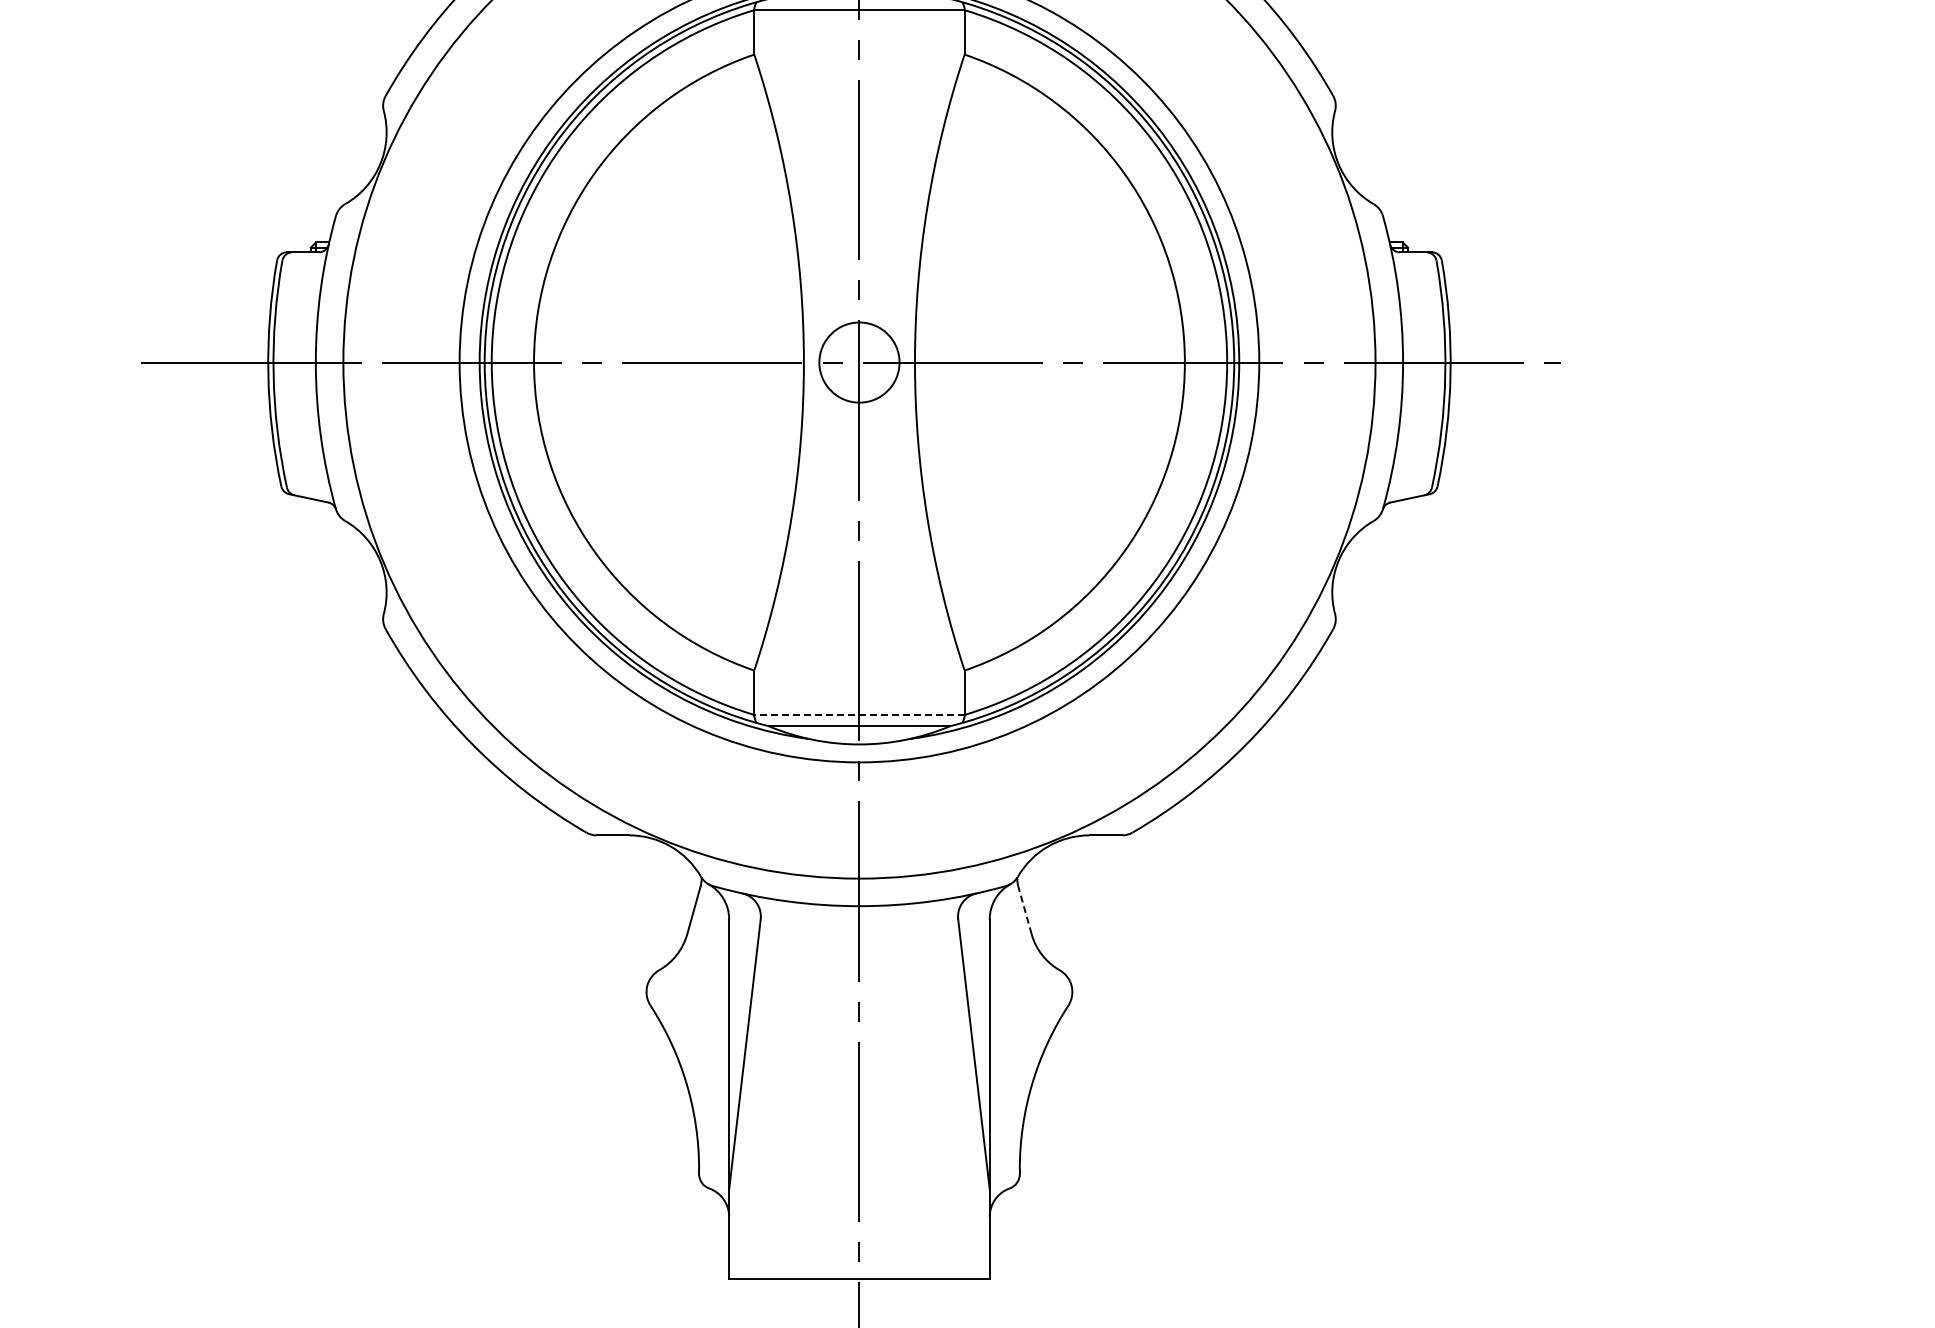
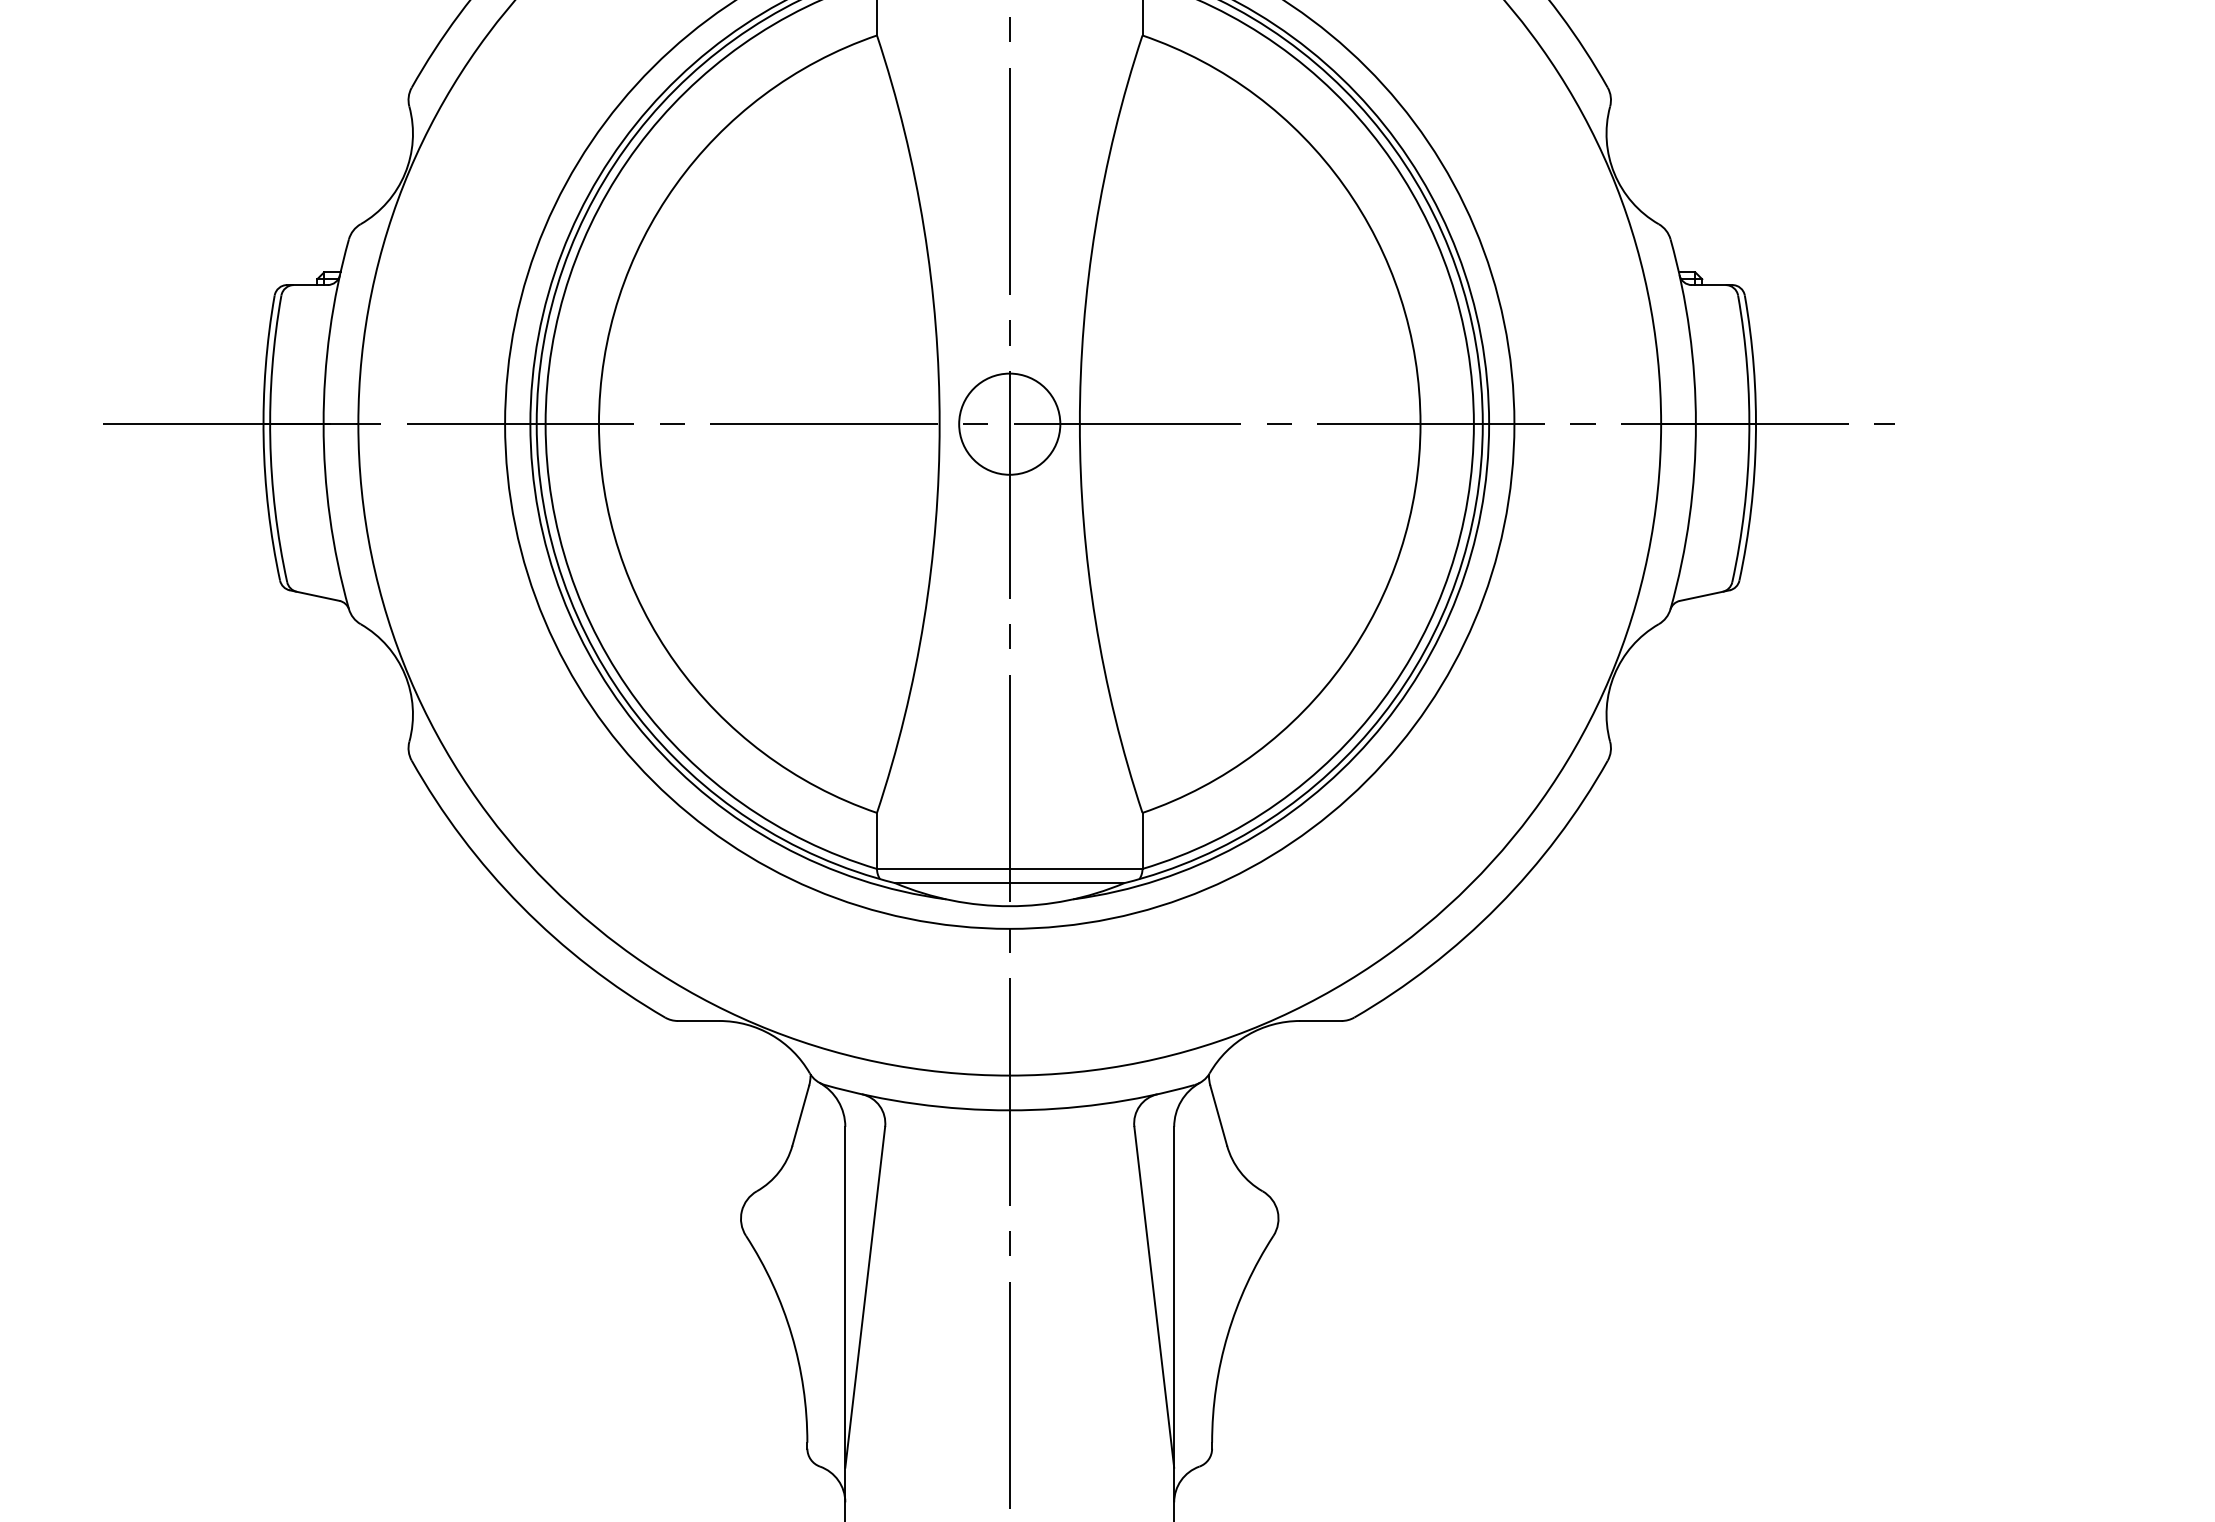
line: (858, 714) -> (1008, 868), dashed -> solid
line: (1025, 910) -> (1219, 1115), dashed -> solid

